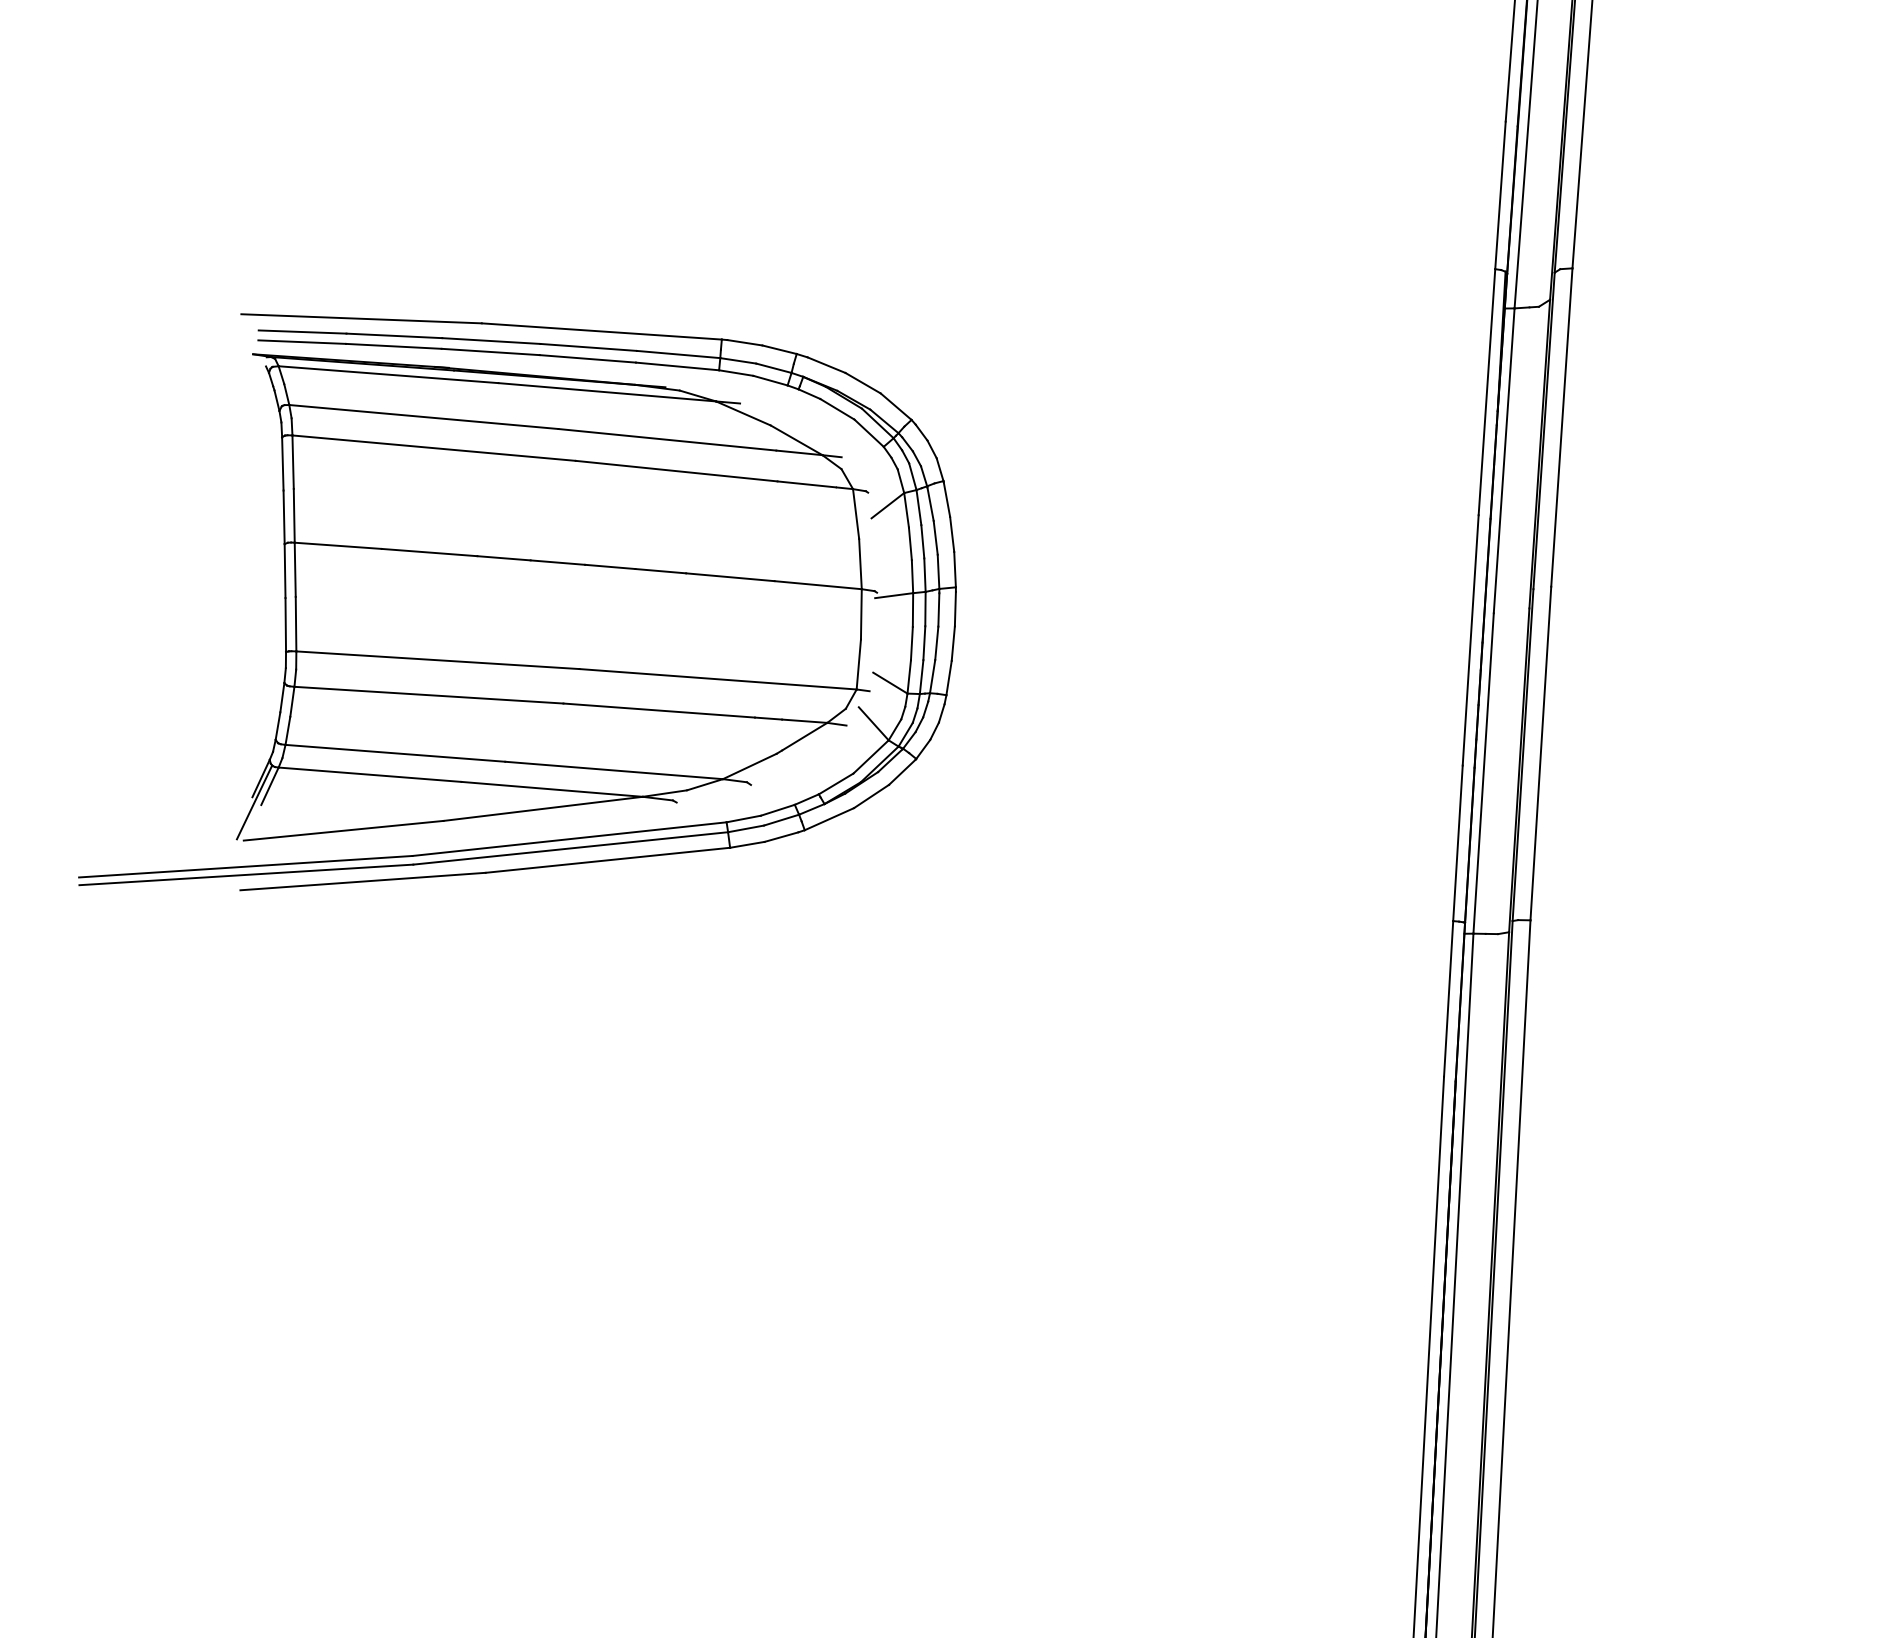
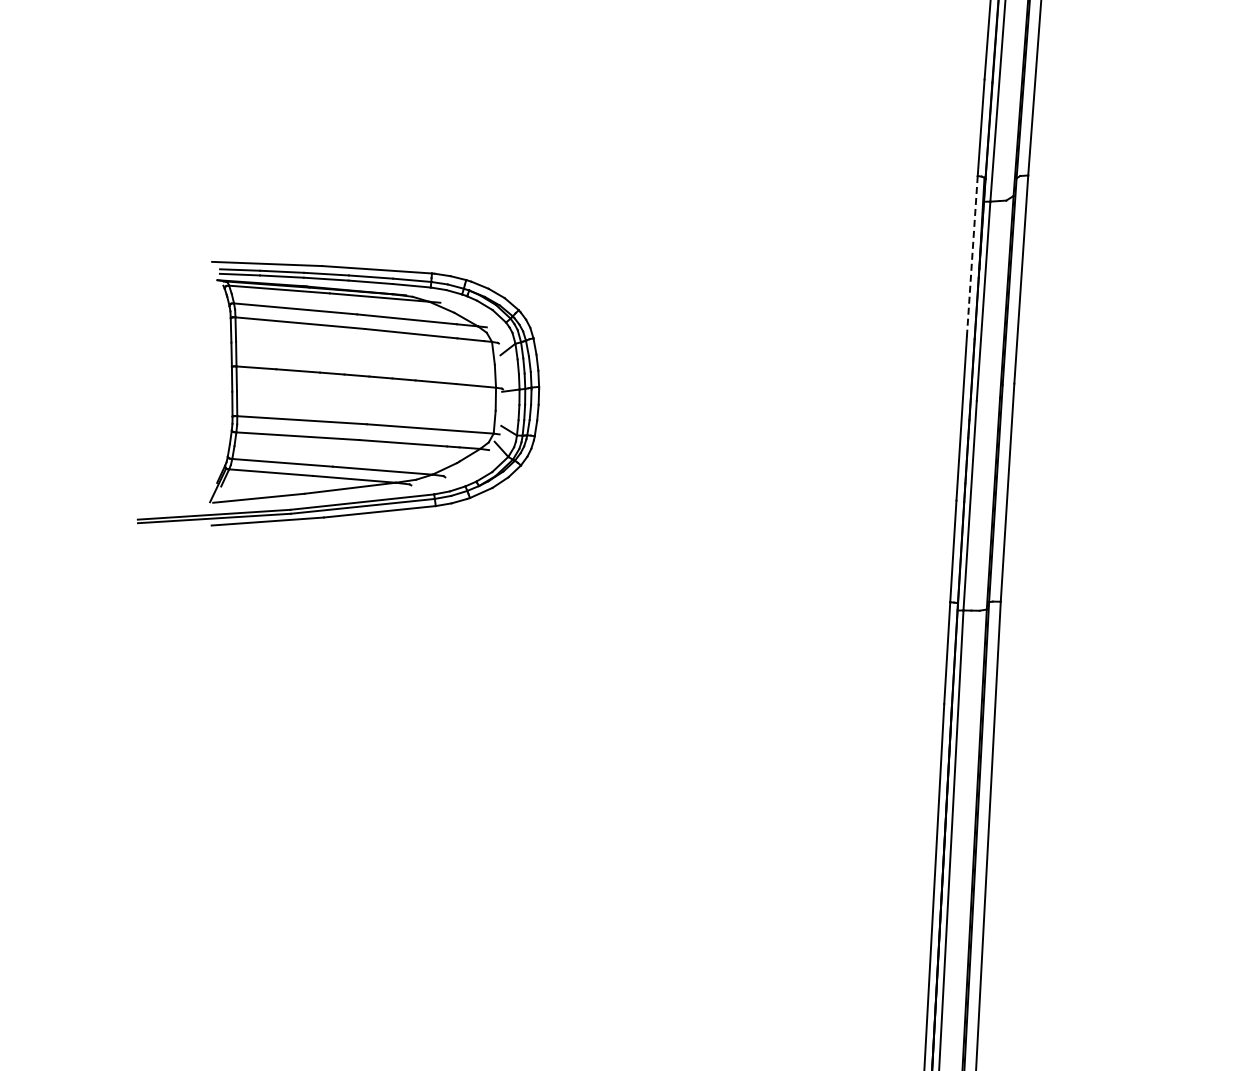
line: (1487, 392) -> (972, 256), solid -> dashed
part: (517, 601) -> (338, 393), size x0.7

